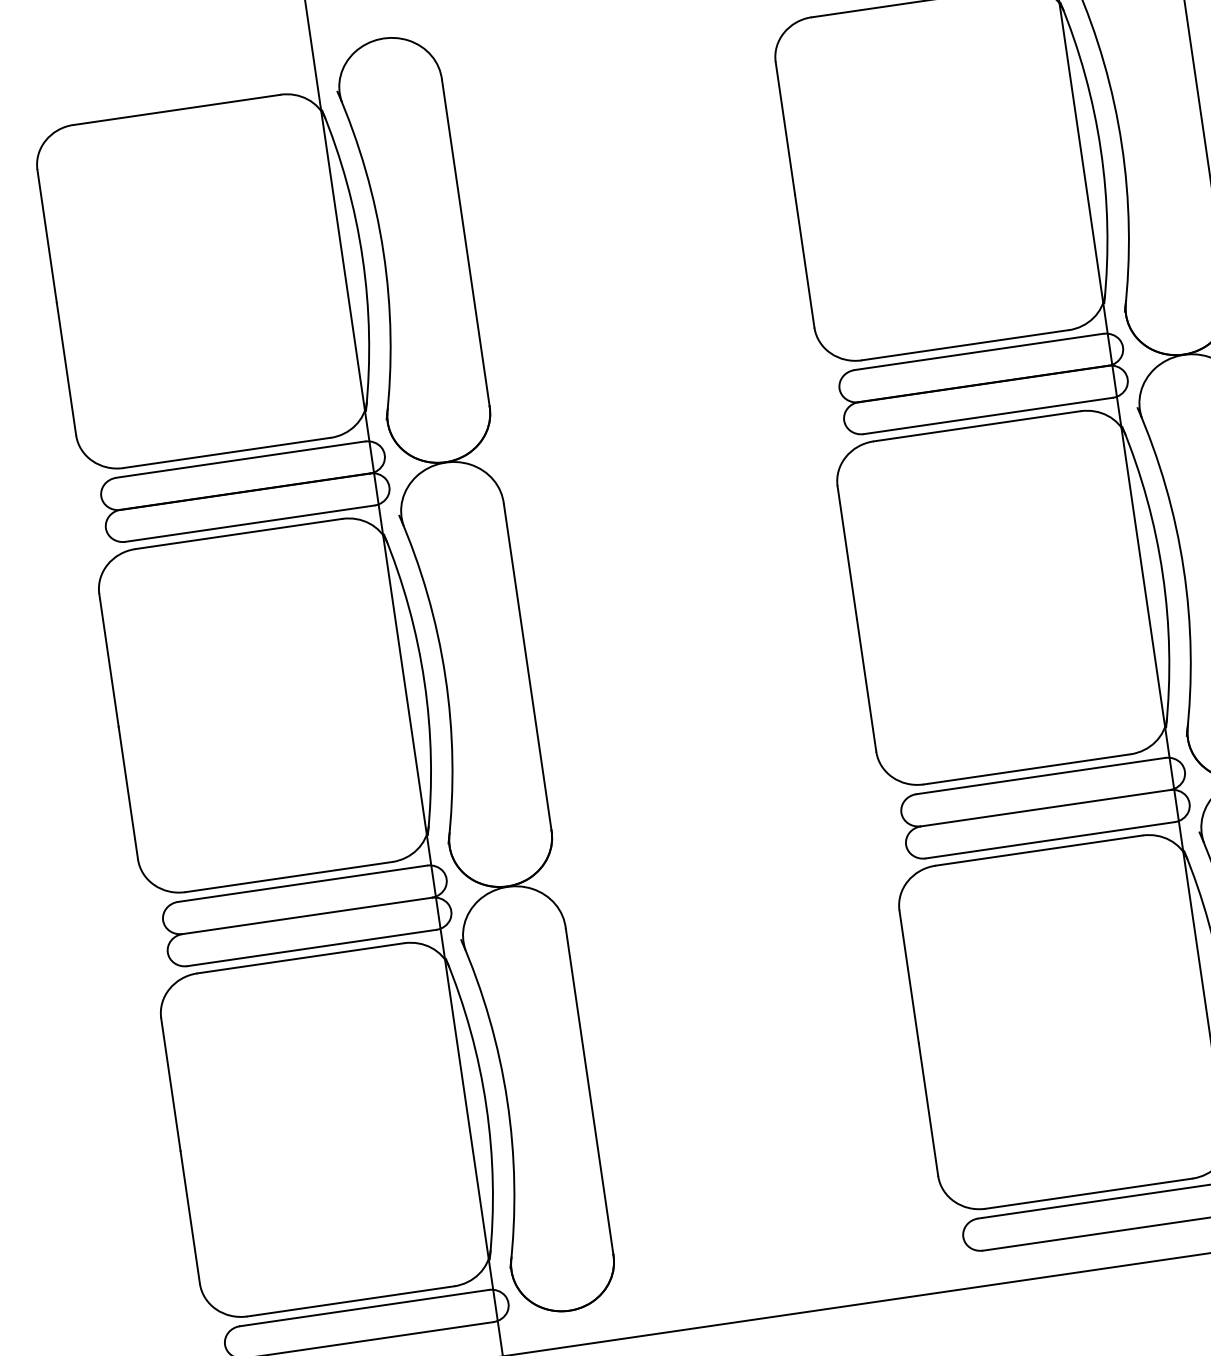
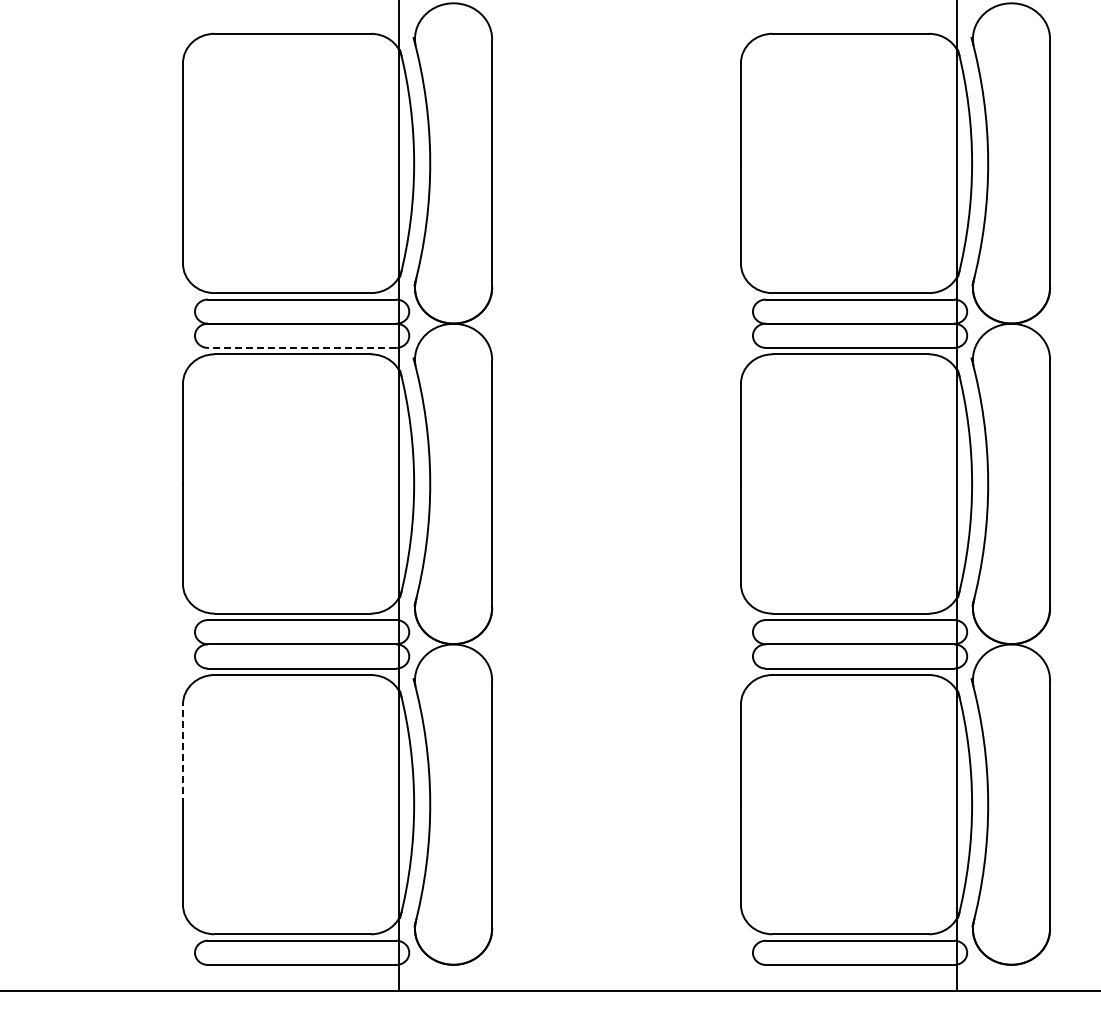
line: (249, 523) -> (301, 347), solid -> dashed
line: (171, 1084) -> (183, 754), solid -> dashed

